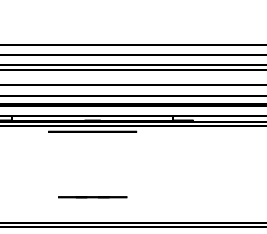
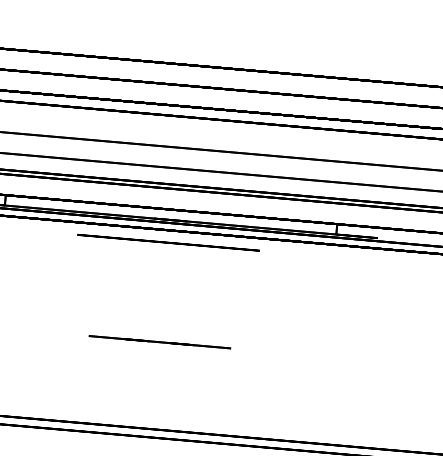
line: (92, 197) -> (159, 342), moved

